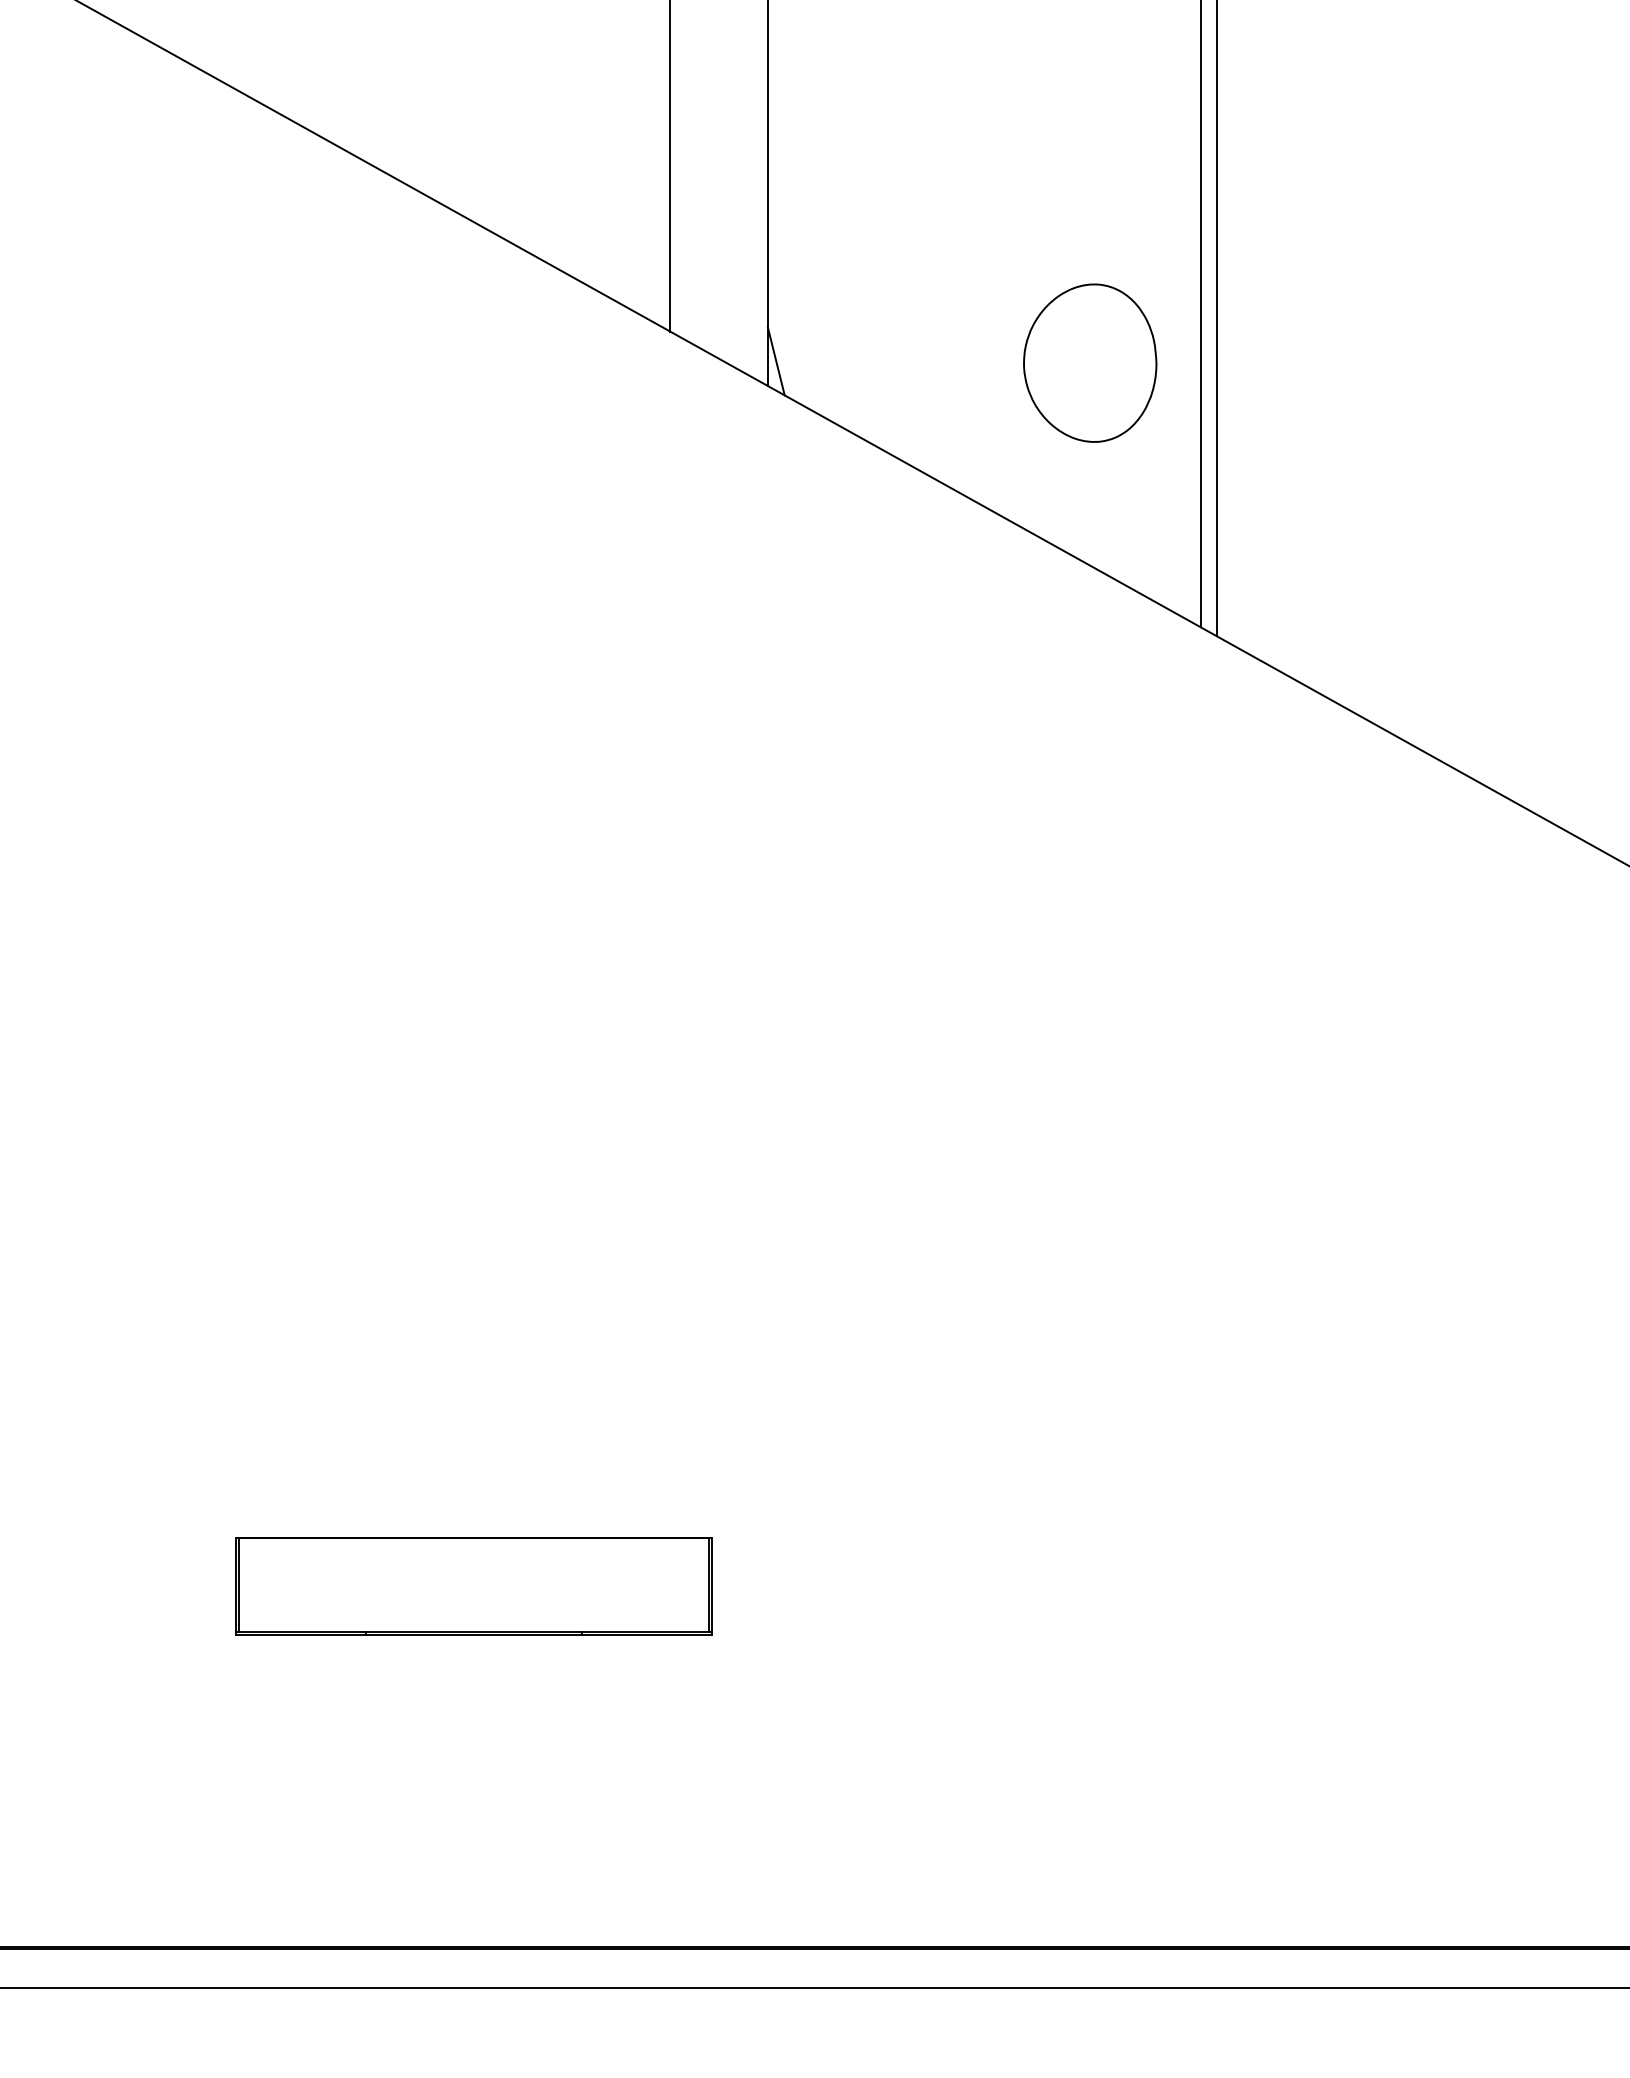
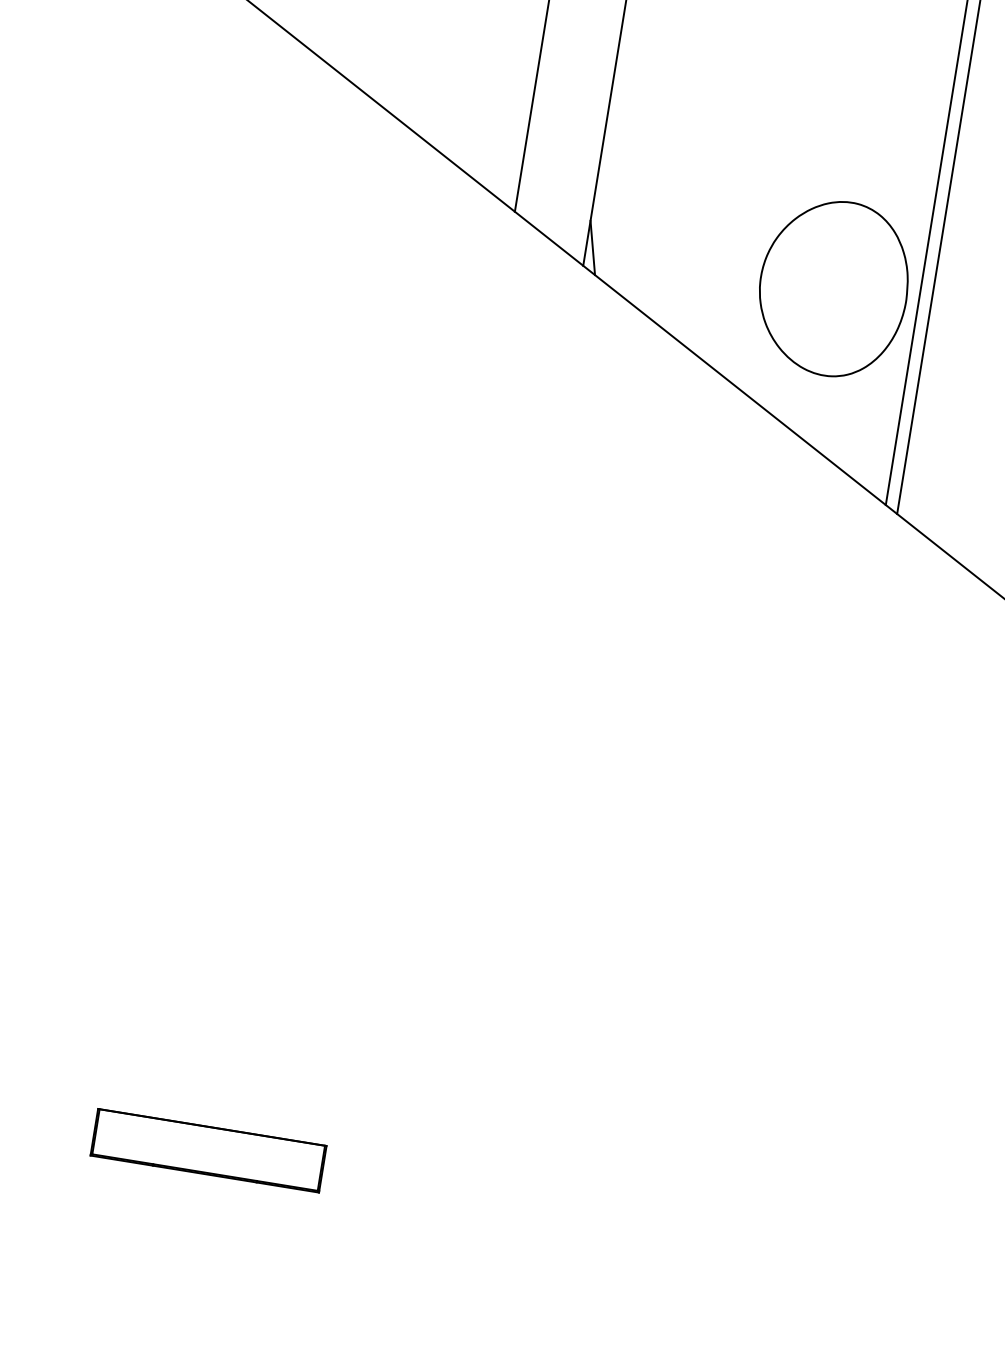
part: (1089, 362) -> (833, 287), size x1.43
part: (474, 1585) -> (208, 1150), size x0.62

